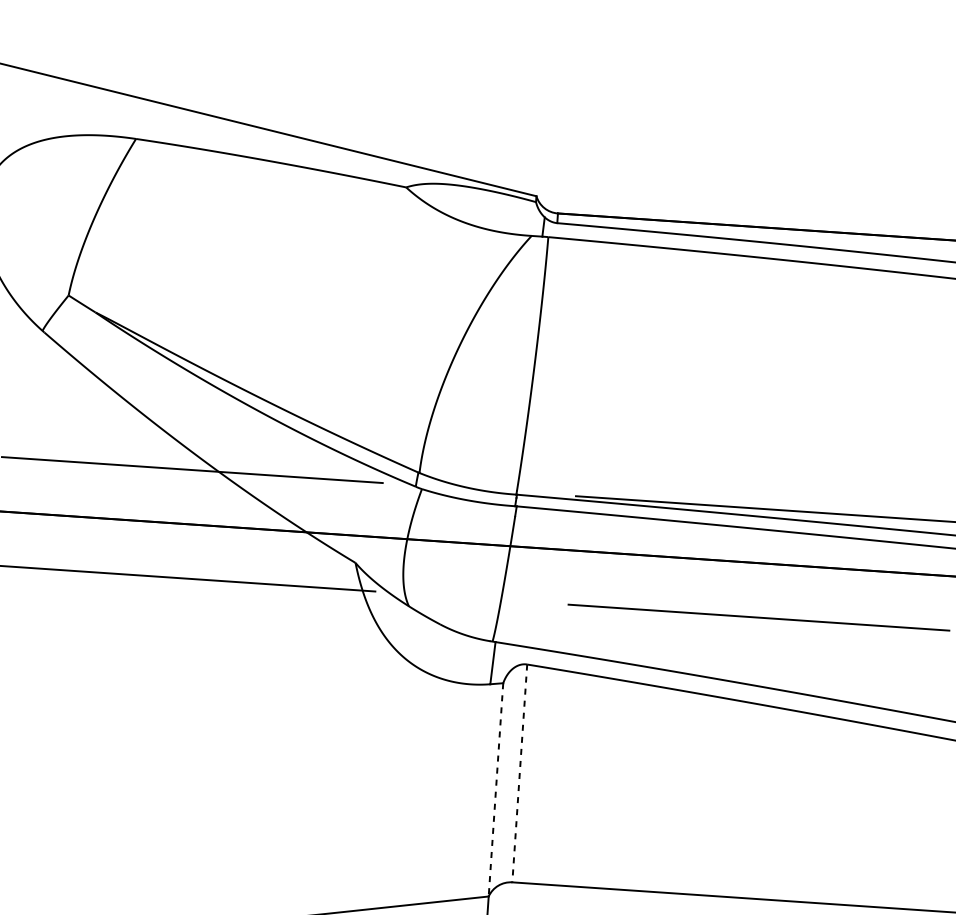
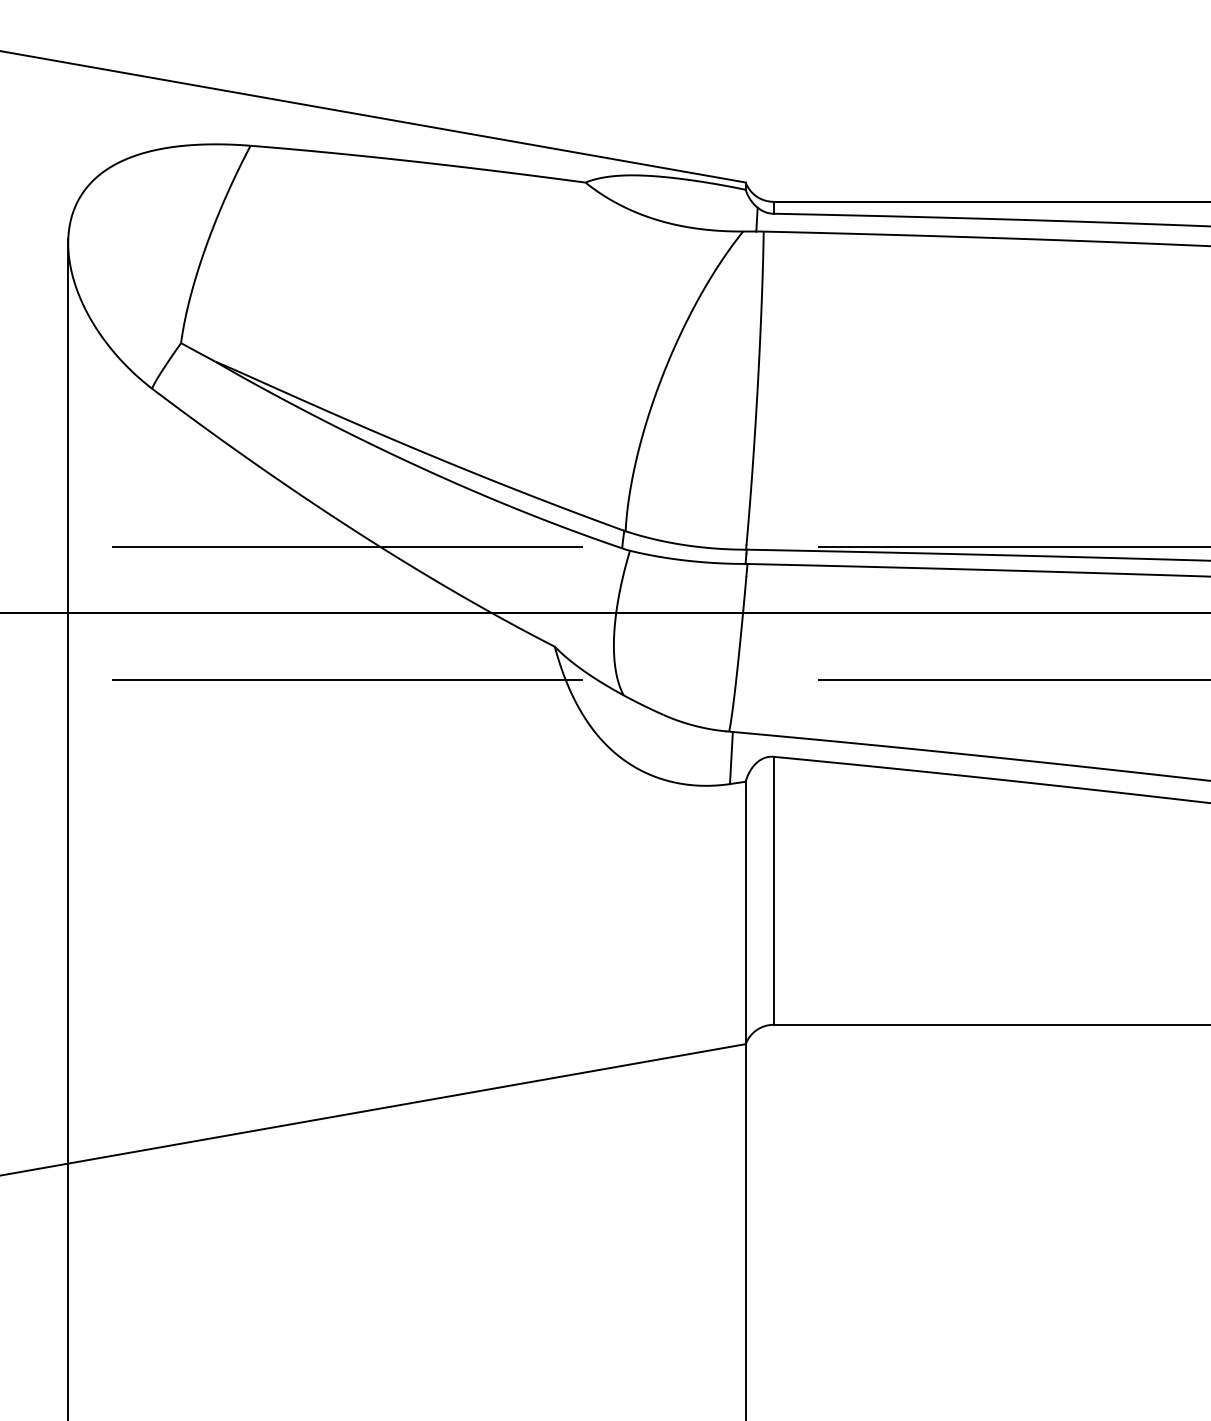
line: (519, 773) -> (773, 891), dashed -> solid
line: (495, 790) -> (745, 913), dashed -> solid

